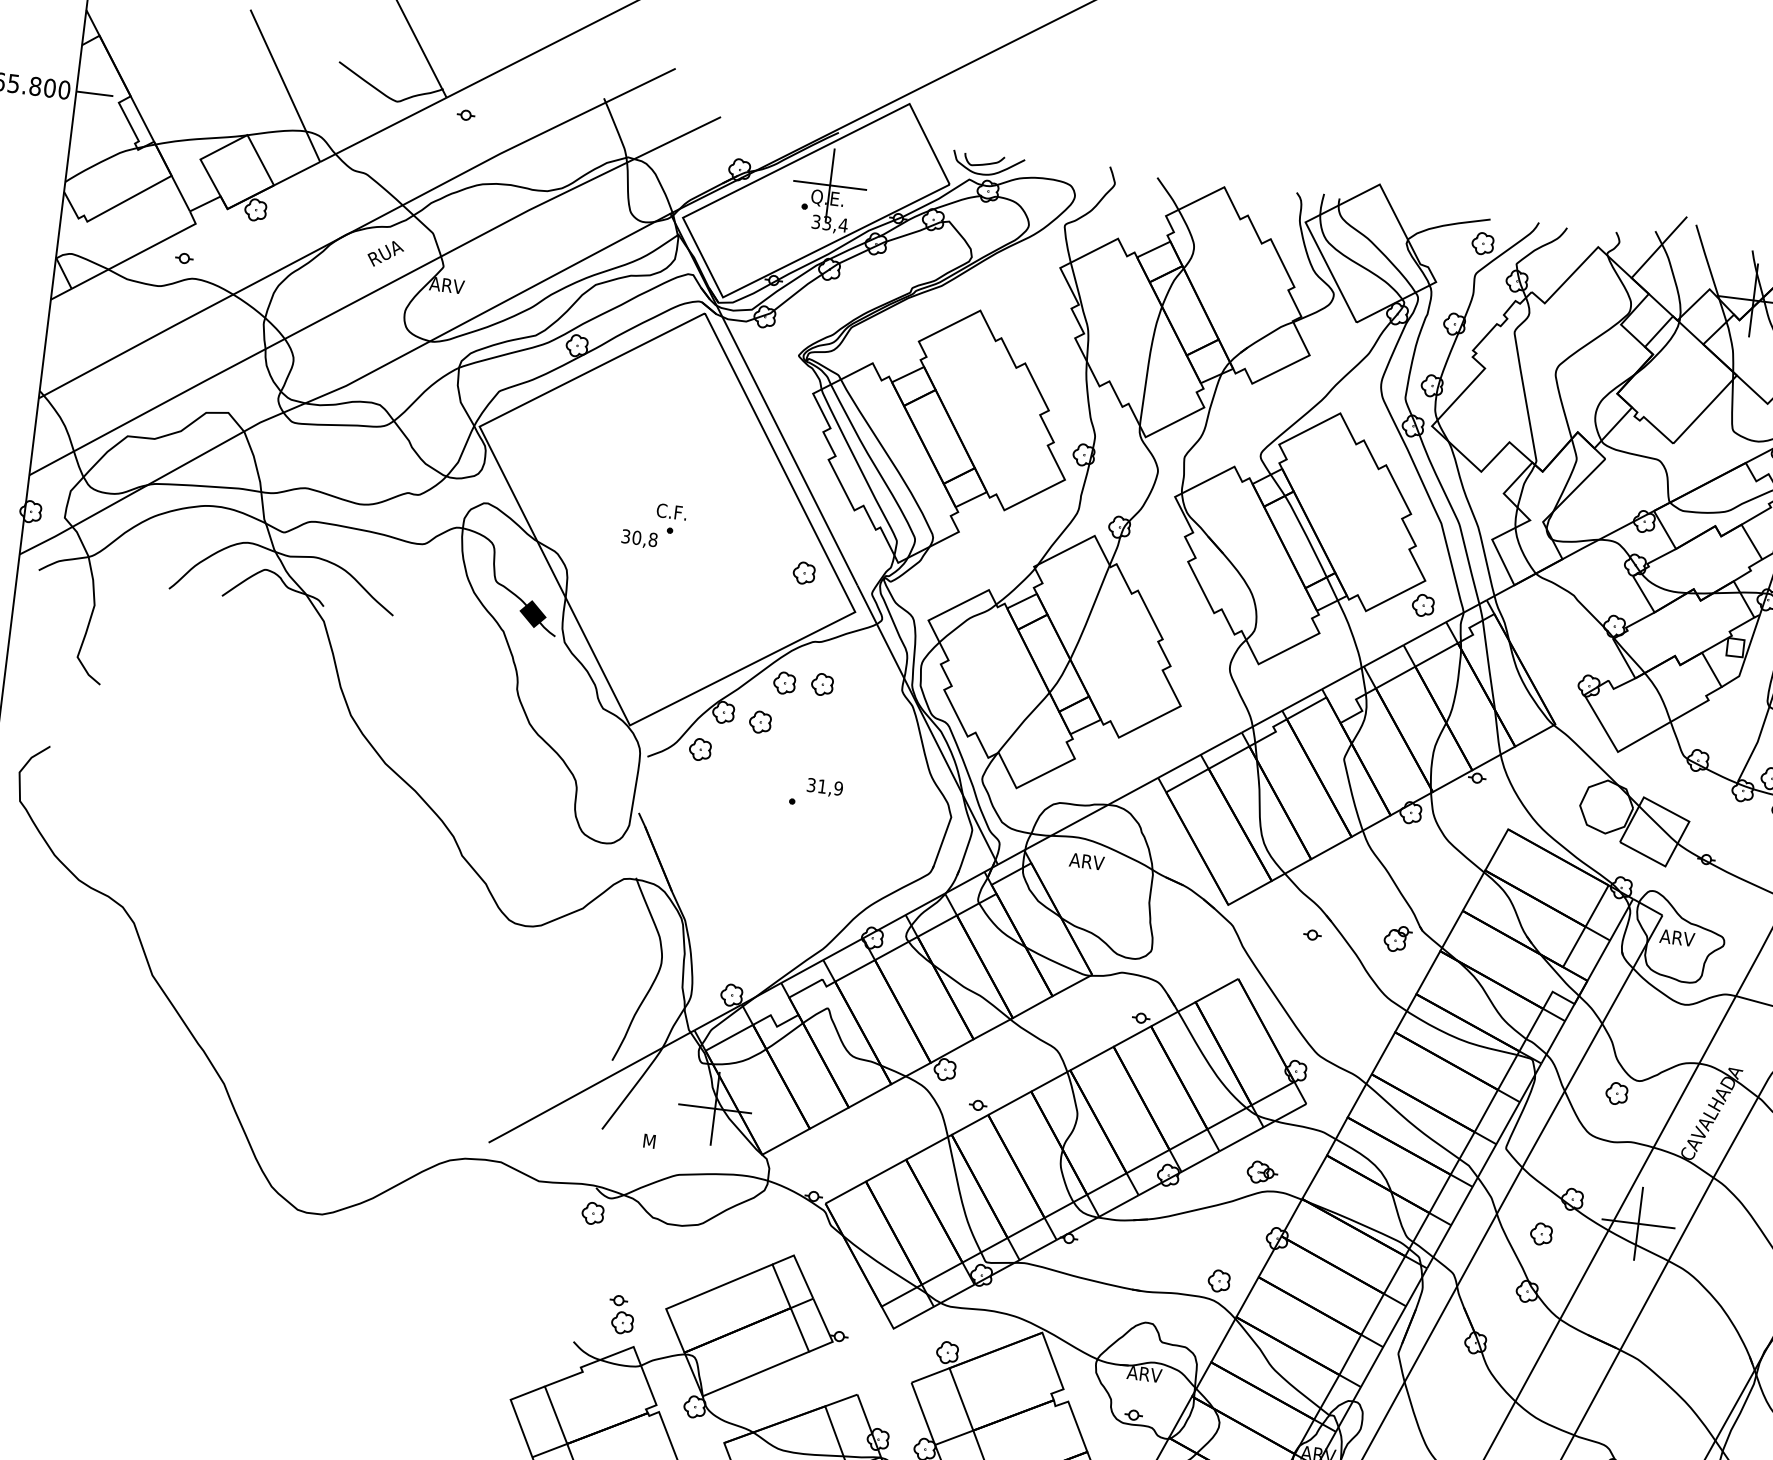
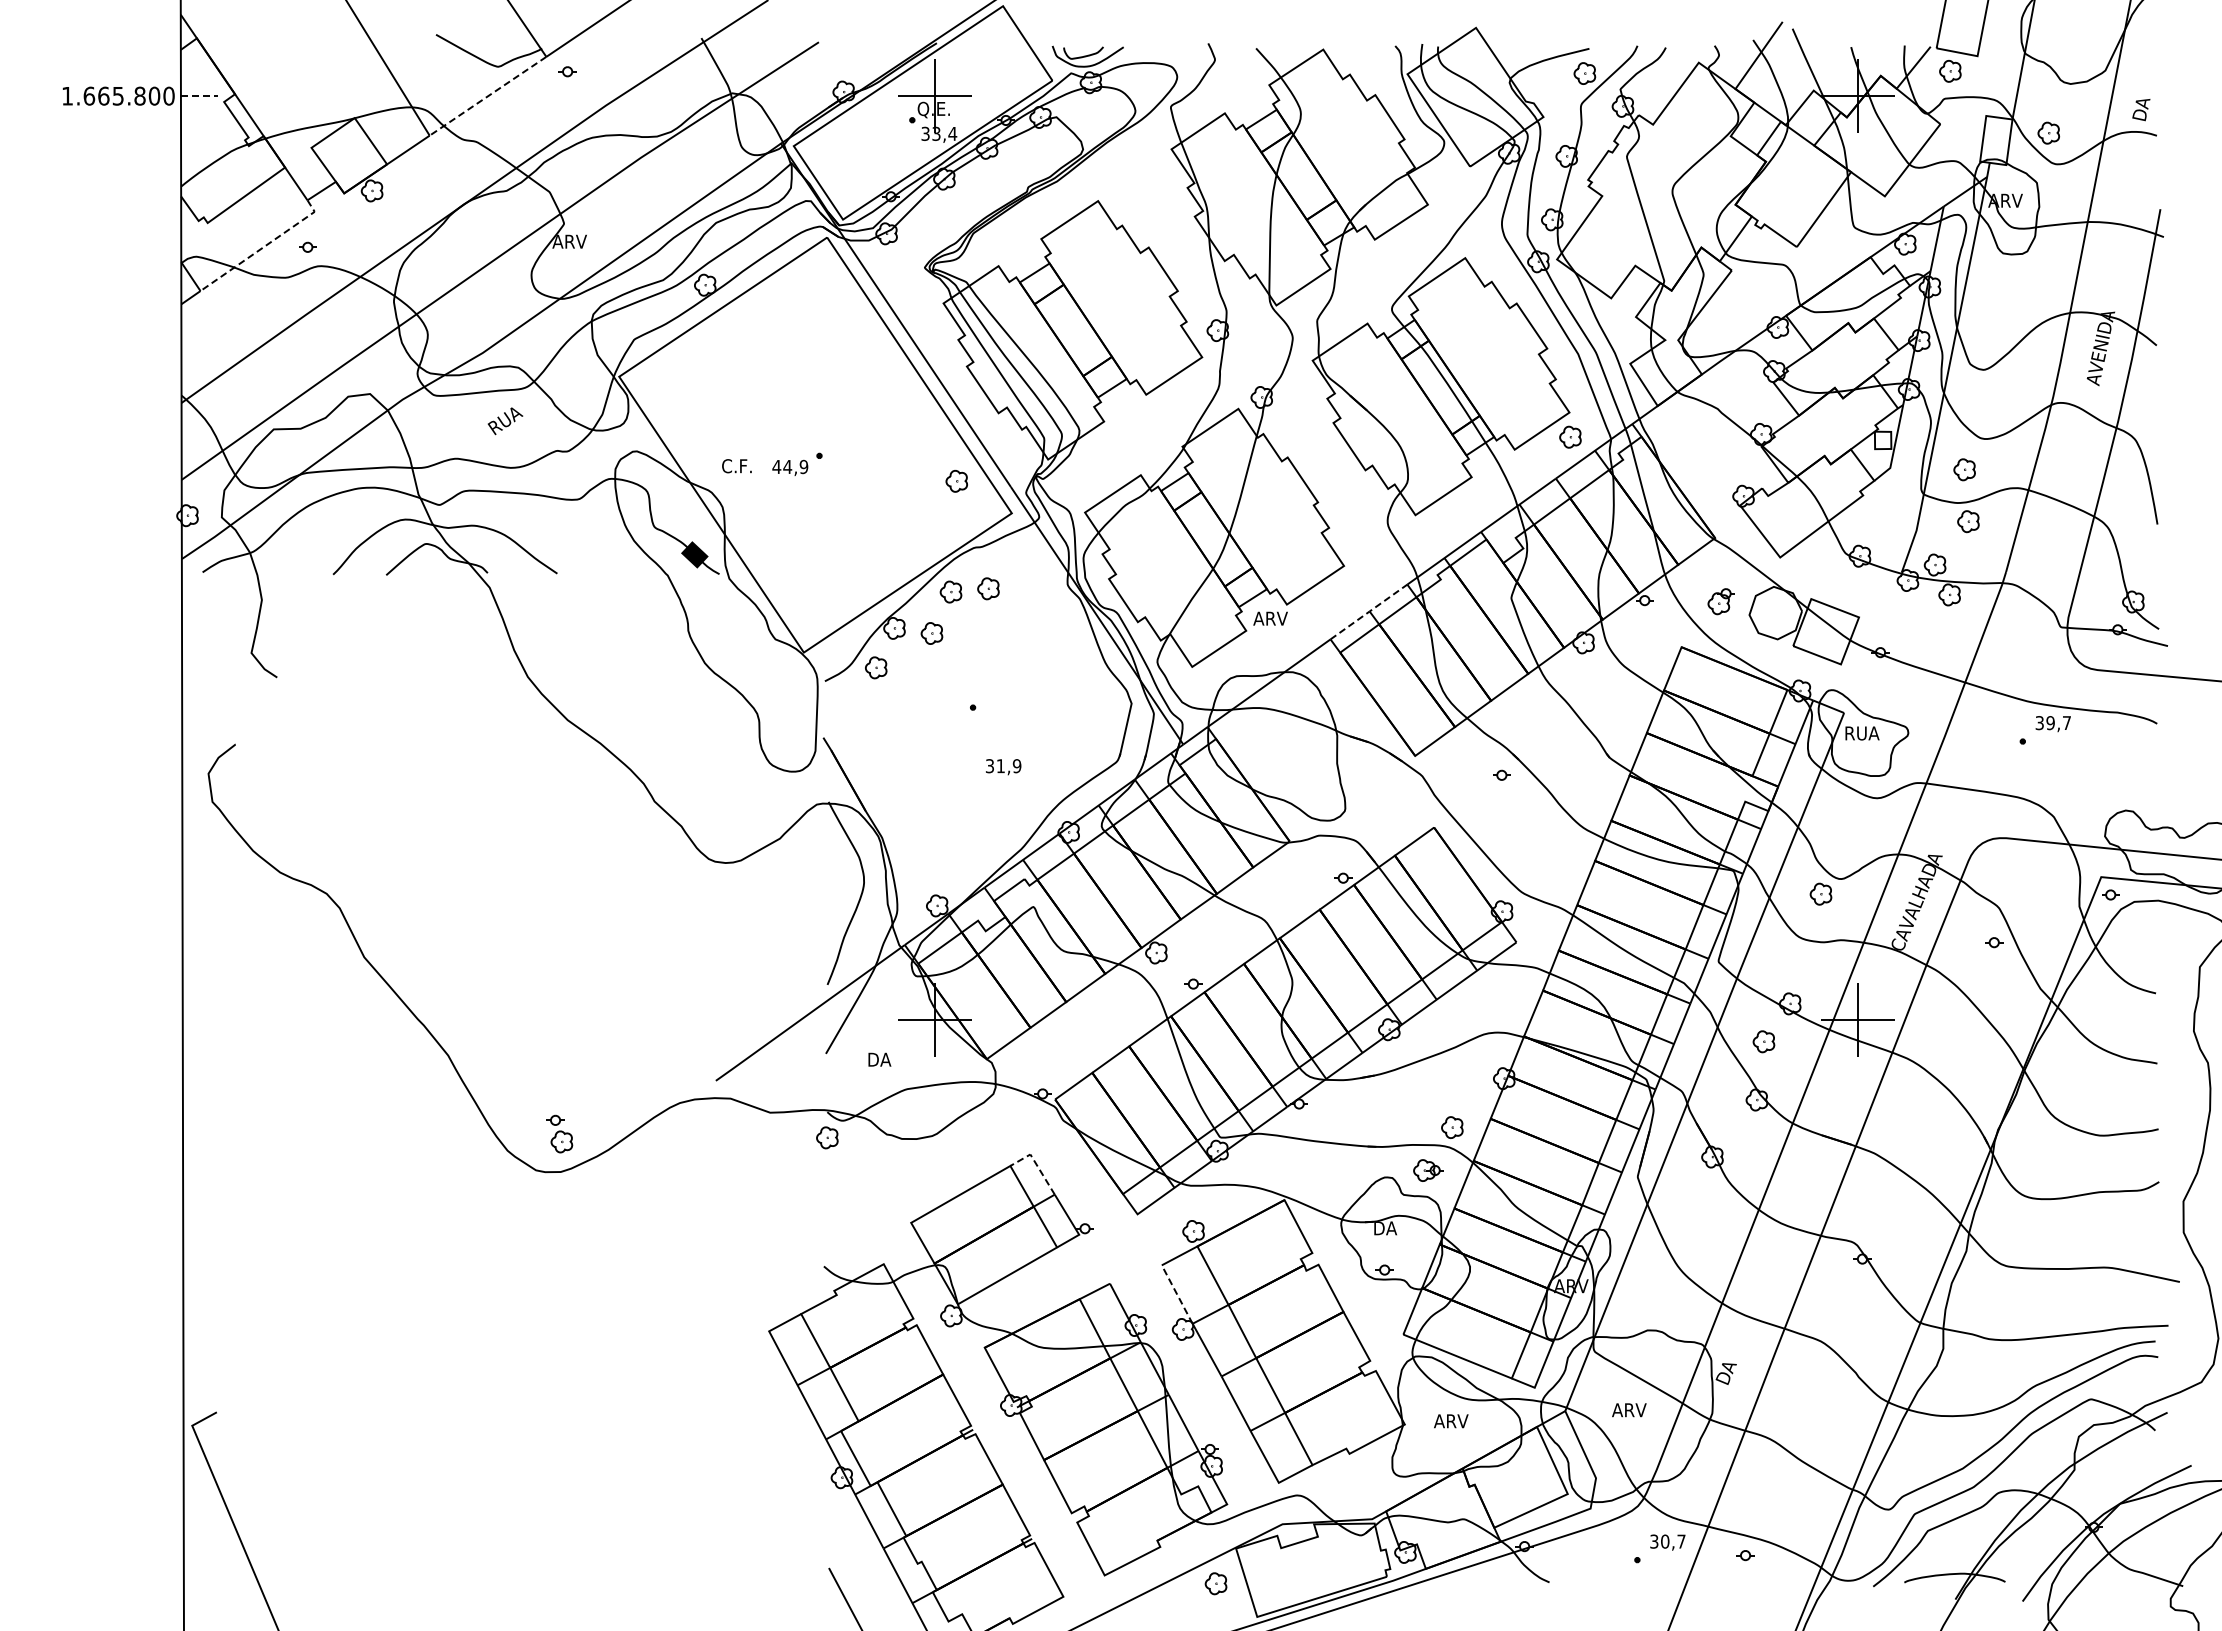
line: (94, 94) -> (199, 96), solid -> dashed
line: (382, 130) -> (487, 96), solid -> dashed
line: (140, 253) -> (263, 247), solid -> dashed
text: (385, 254) -> (505, 421), moved
text: (671, 512) -> (736, 466), moved
text: (639, 537) -> (790, 466), 30,8 -> 44,9
line: (1200, 754) -> (1369, 611), solid -> dashed
text: (824, 788) -> (1003, 767), moved
text: (1086, 861) -> (1270, 618), moved
part: (1397, 938) -> (1720, 601), moved
text: (1677, 938) -> (1861, 733), ARV -> RUA
text: (655, 1141) -> (880, 1059), M -> DA
part: (1262, 1172) -> (1428, 1170), moved
line: (798, 1265) -> (1036, 1163), solid -> dashed
part: (621, 1314) -> (559, 1133), moved
text: (1144, 1374) -> (1390, 1228), ARV -> DA
line: (923, 1413) -> (1177, 1294), solid -> dashed

